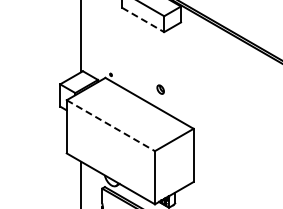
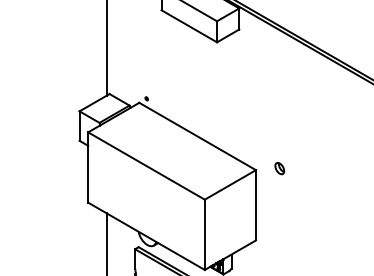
line: (143, 20) -> (189, 26), dashed -> solid
part: (160, 89) -> (279, 168), moved
line: (110, 125) -> (146, 165), dashed -> solid

